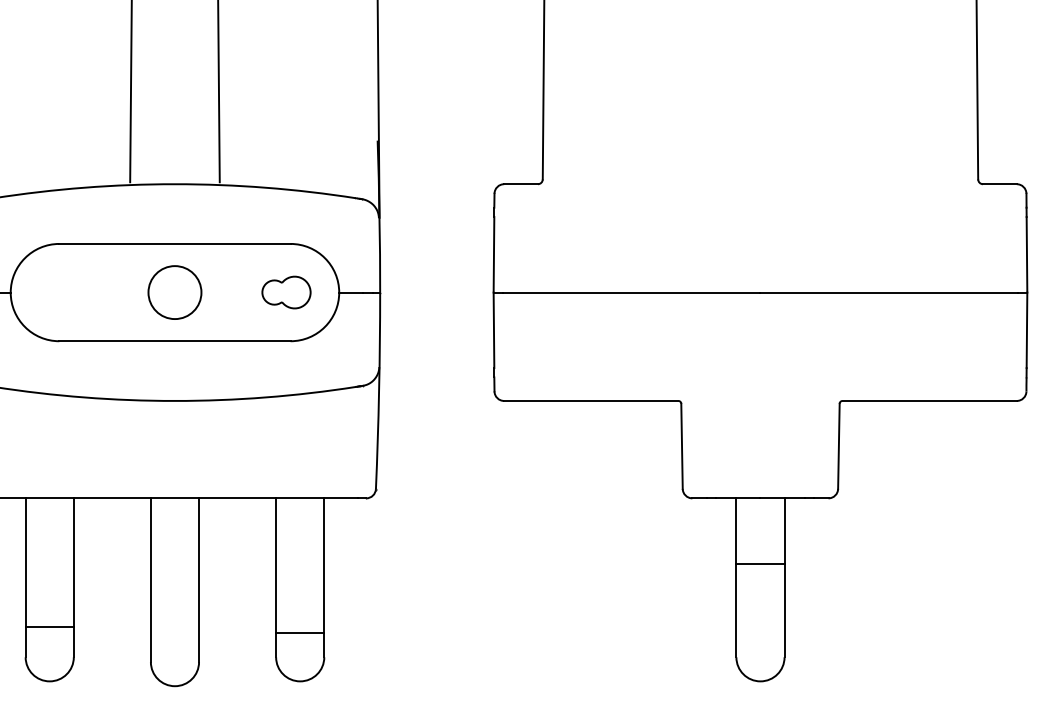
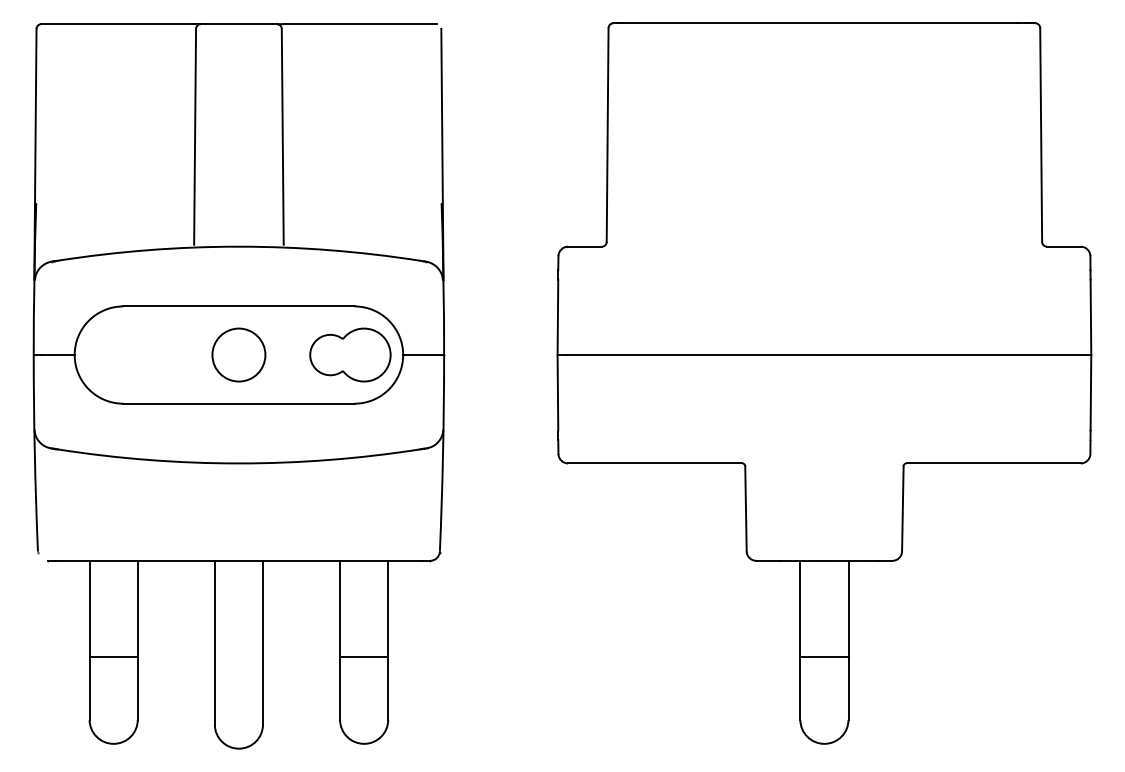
part: (286, 292) -> (350, 354), size x1.67
line: (760, 564) -> (824, 657), moved
line: (49, 627) -> (113, 657), moved
line: (300, 633) -> (364, 657), moved

